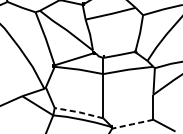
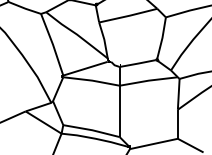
line: (79, 112) -> (92, 130), dashed -> solid
line: (132, 123) -> (153, 143), dashed -> solid

